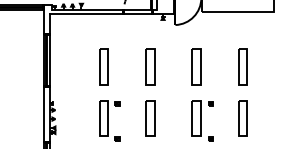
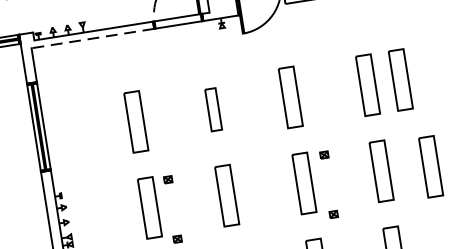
line: (86, 14) -> (93, 39), solid -> dashed
part: (150, 66) -> (213, 109), size x0.7
part: (262, 66) -> (400, 79), added
part: (272, 120) -> (431, 166), added

